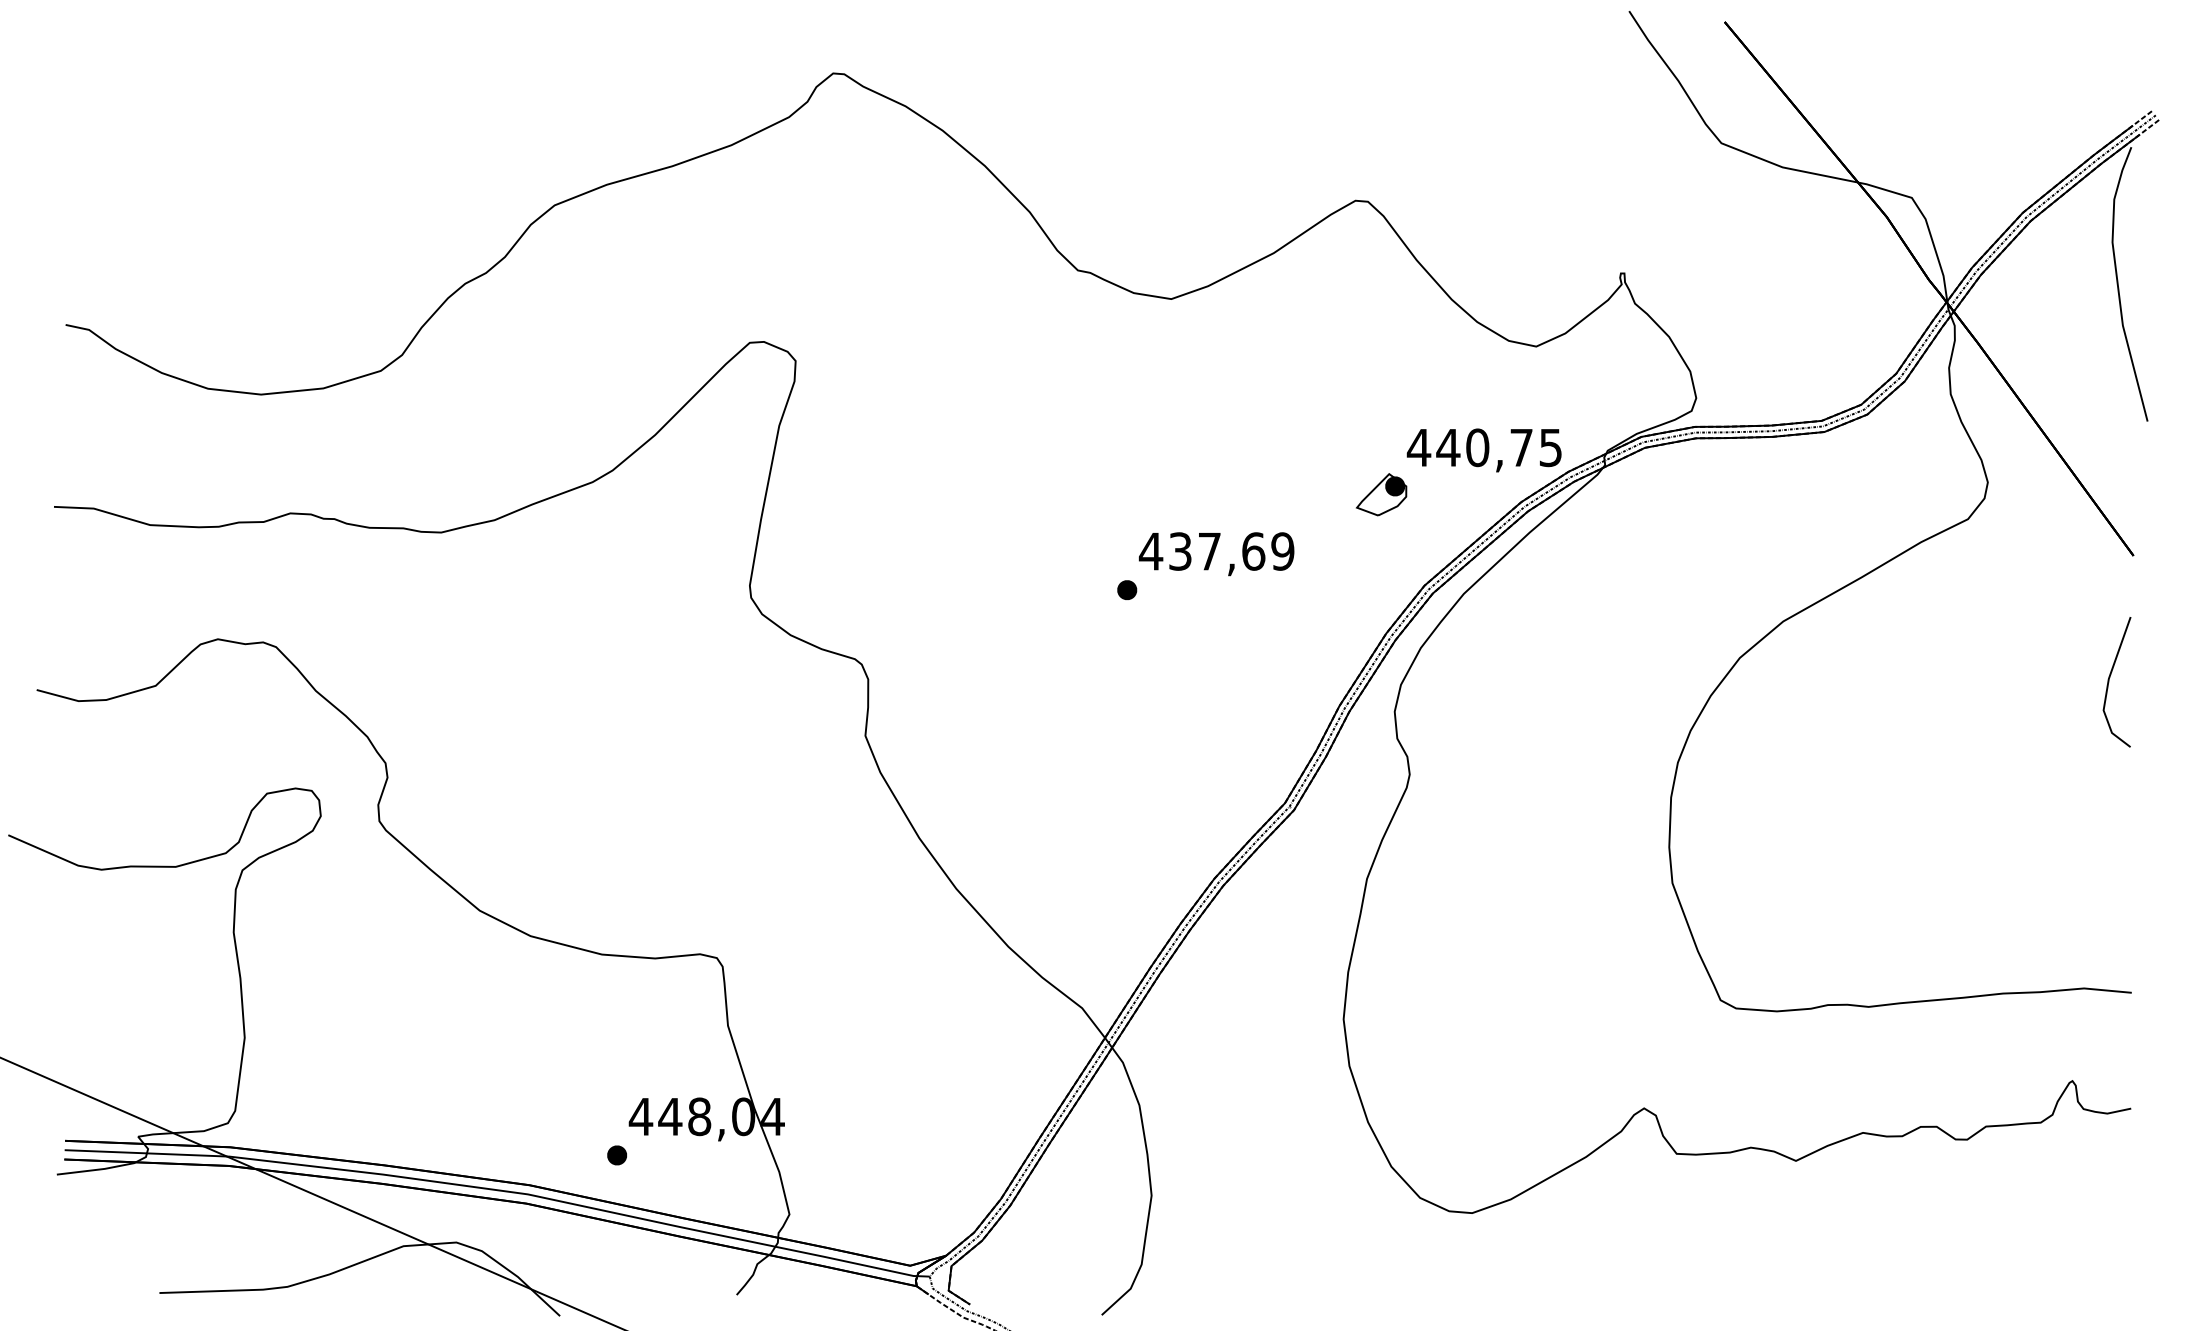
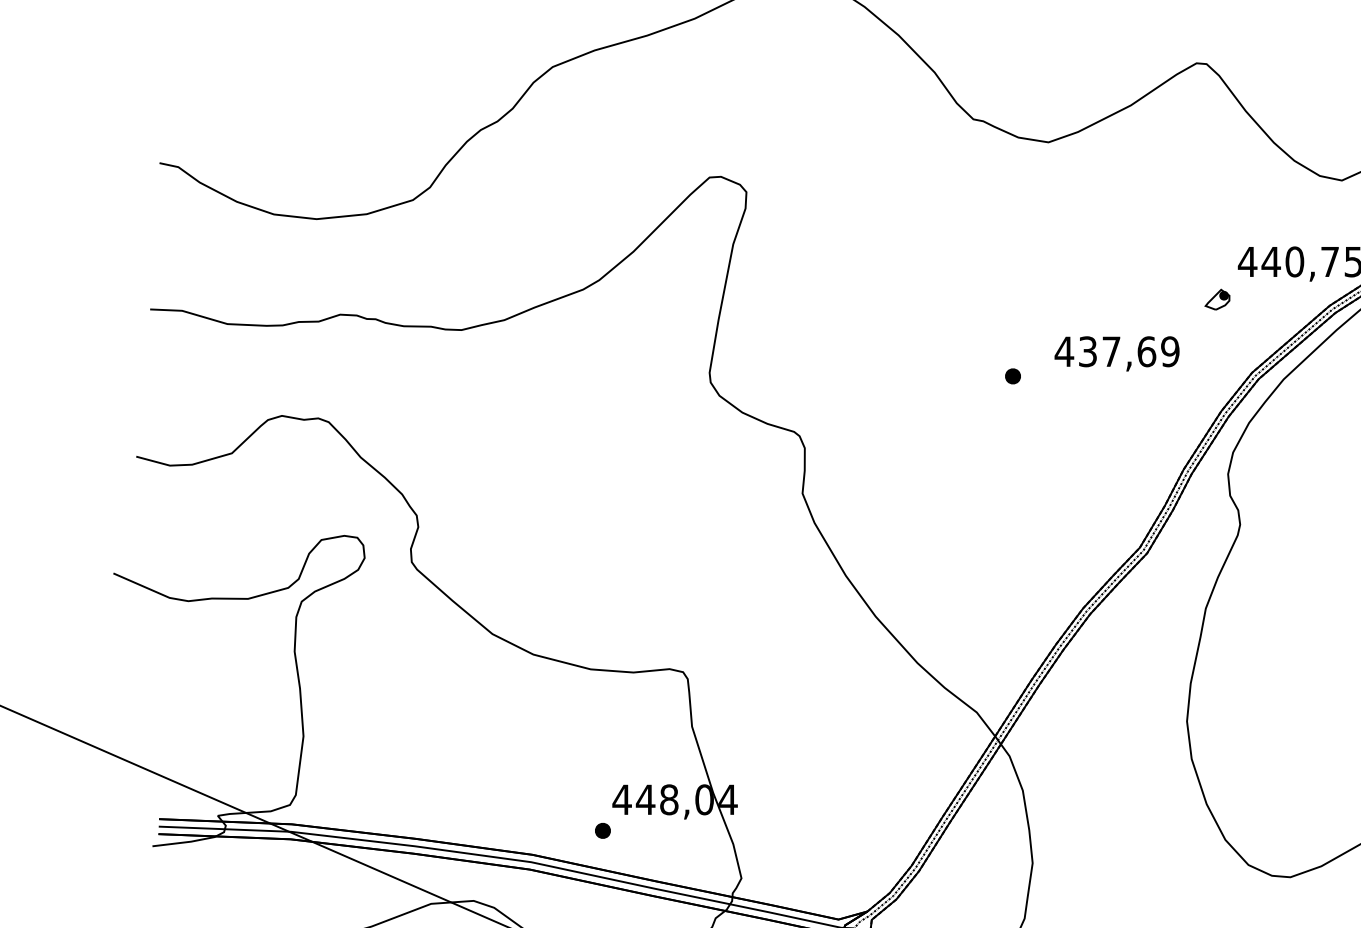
part: (1381, 494) -> (1217, 299), size x0.6
text: (1216, 554) -> (1116, 354), moved

